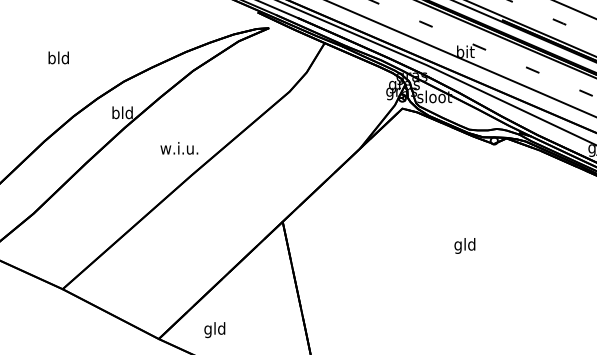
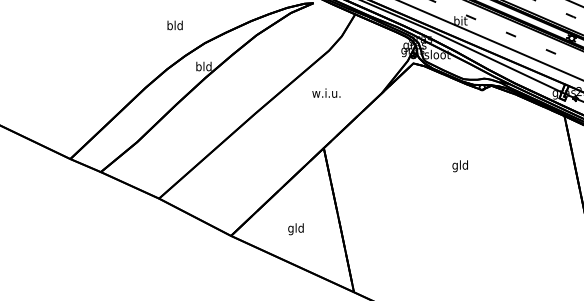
text: (57, 57) -> (174, 25), moved
text: (179, 147) -> (326, 92), moved
text: (214, 330) -> (295, 229), moved

